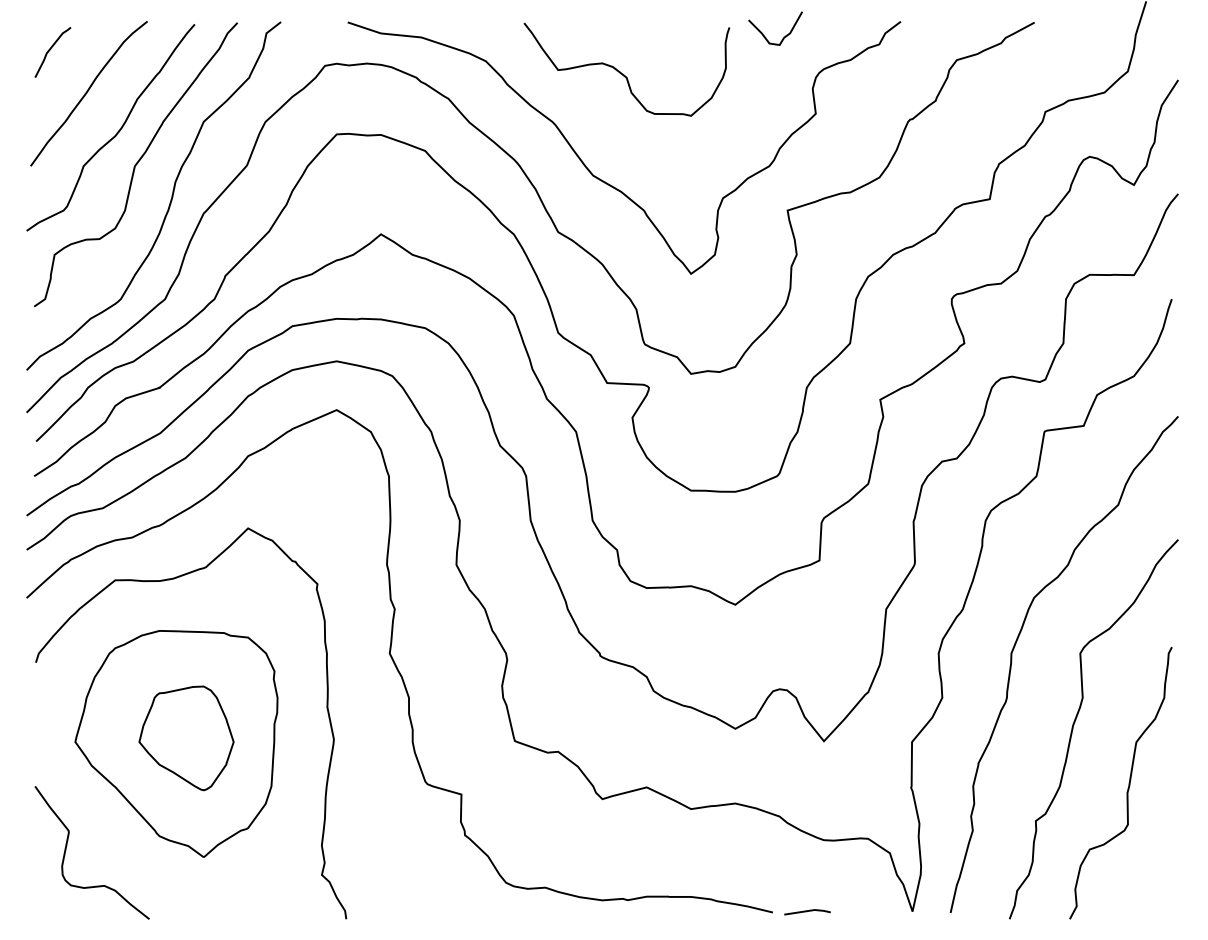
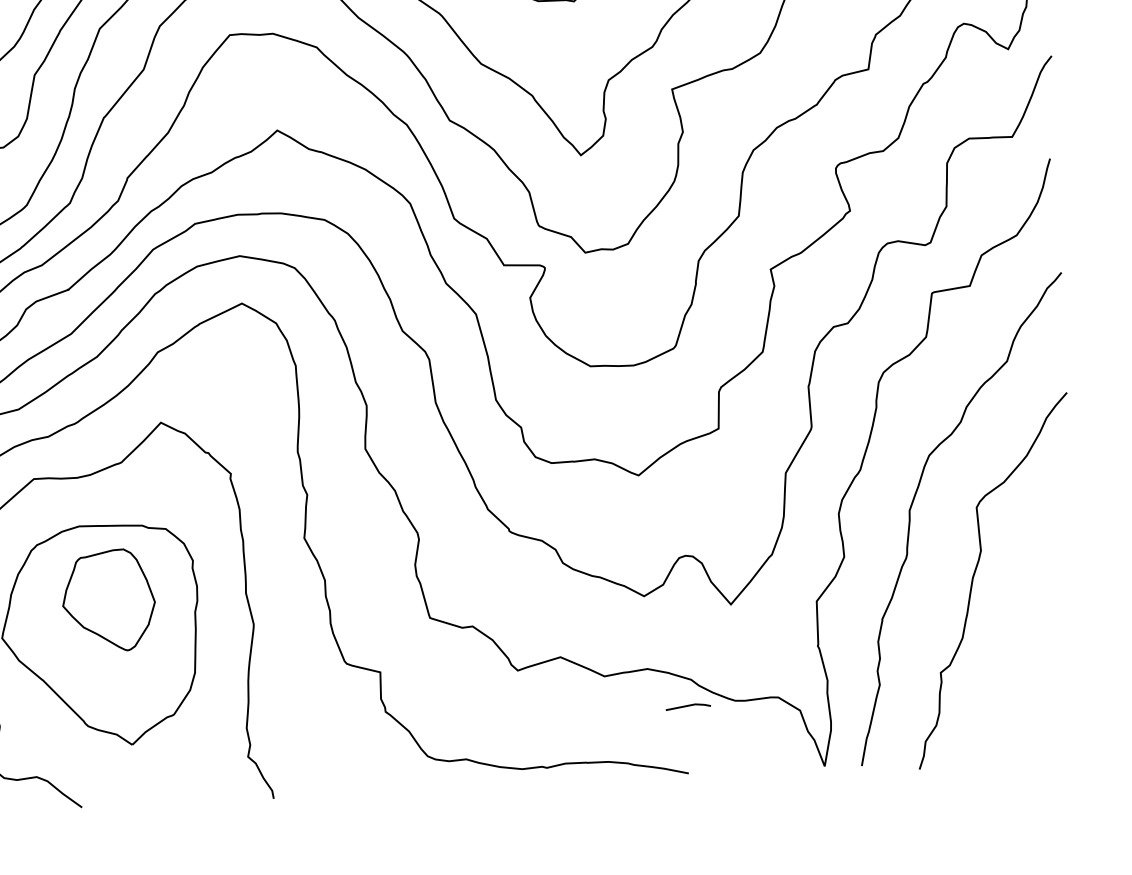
part: (186, 738) -> (108, 600), moved
curve: (1128, 783) -> (1029, 632), removed
line: (807, 911) -> (688, 706), moved

